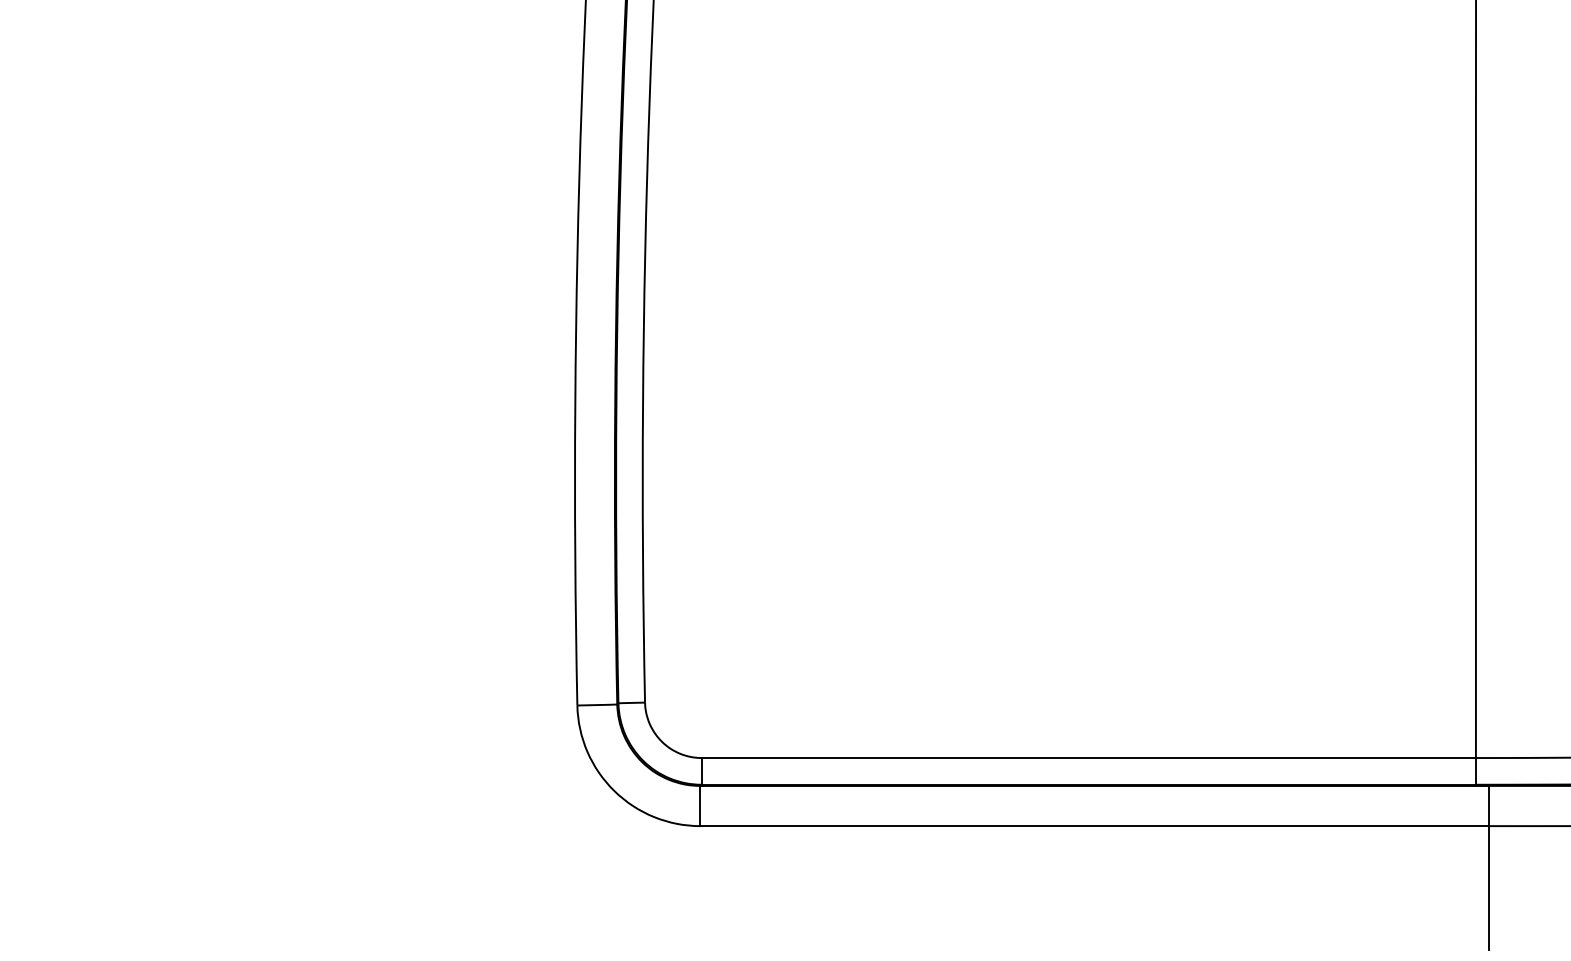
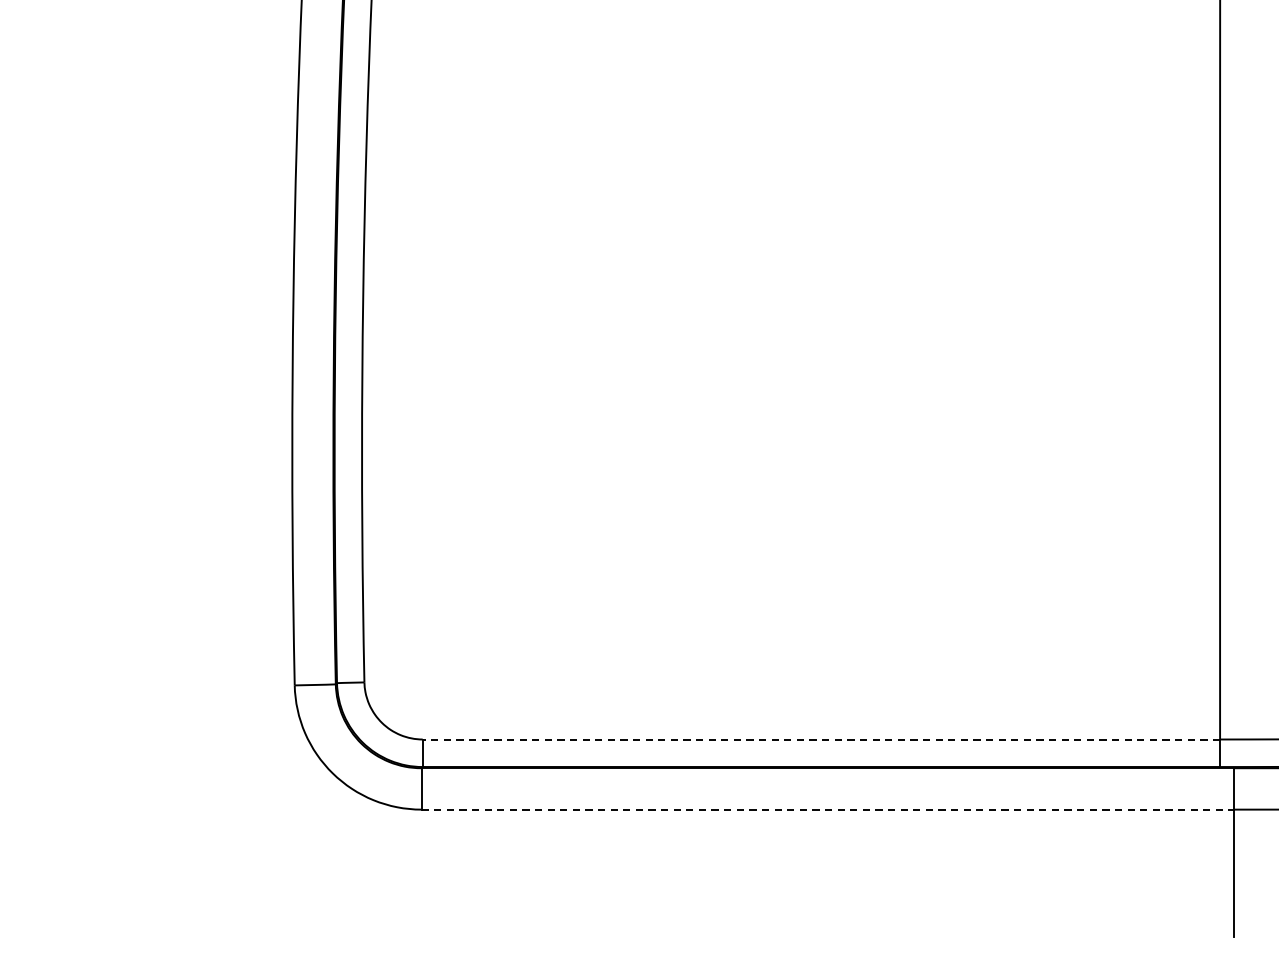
line: (1088, 758) -> (821, 739), solid -> dashed
line: (1095, 826) -> (828, 810), solid -> dashed

